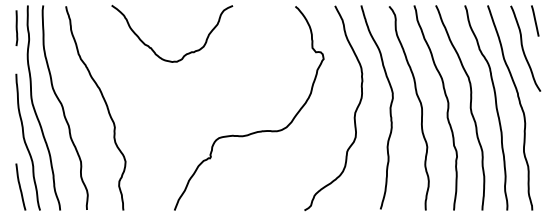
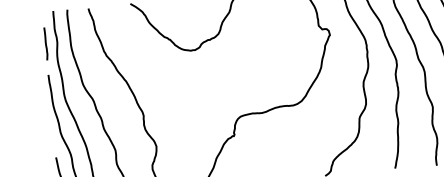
line: (16, 28) -> (45, 44), moved

